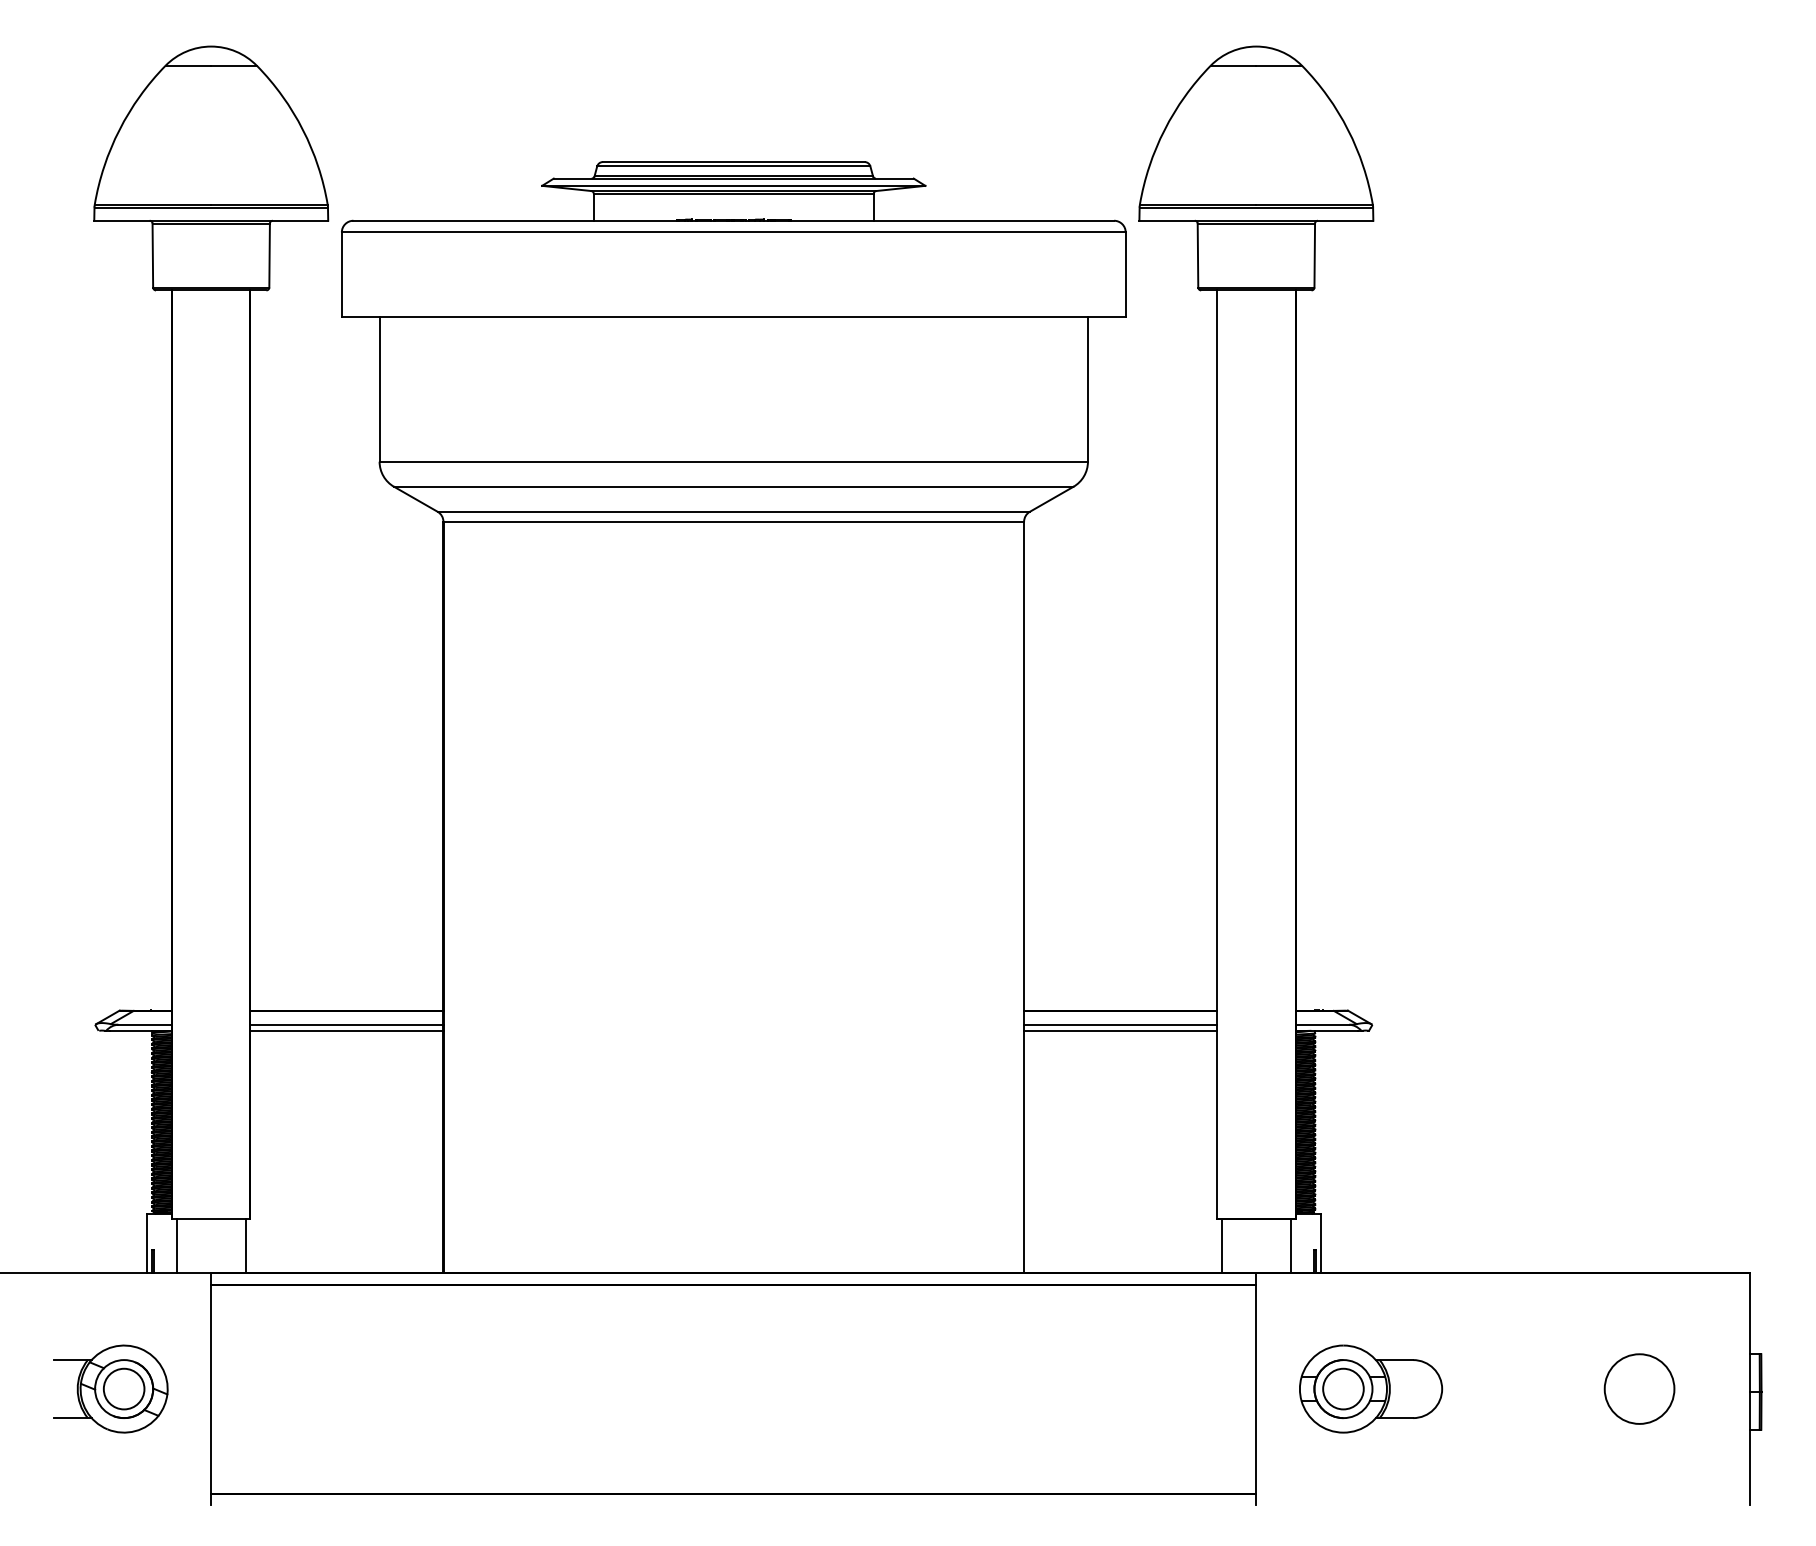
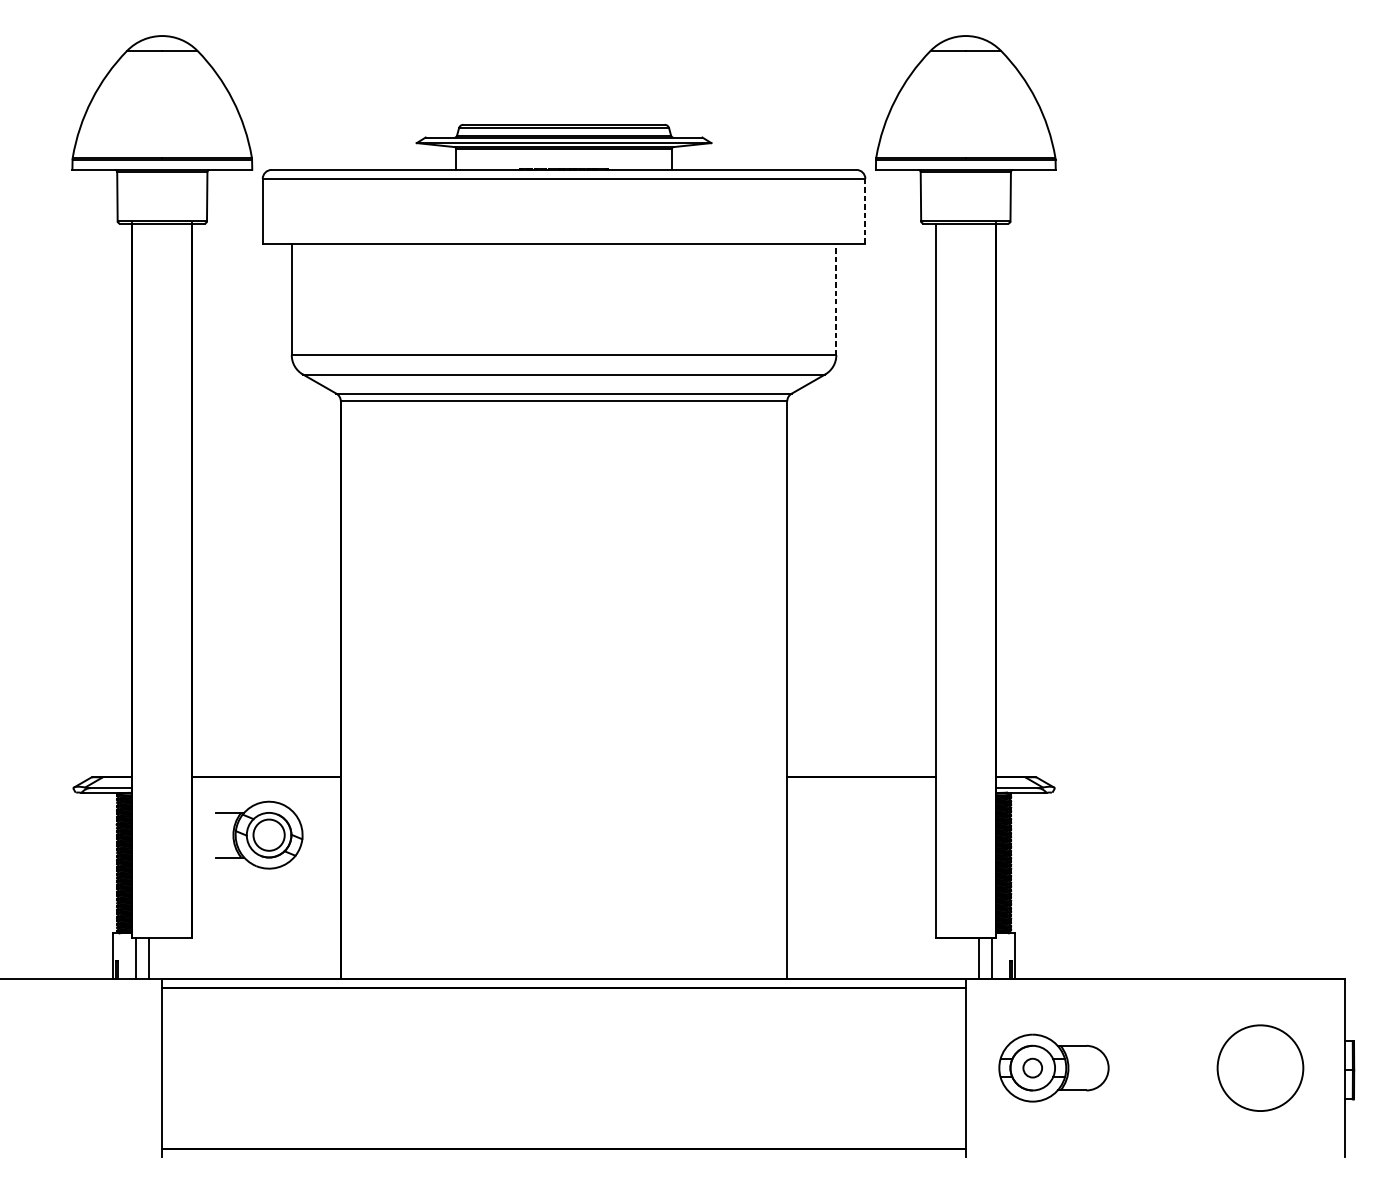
line: (1125, 273) -> (865, 210), solid -> dashed
line: (1087, 389) -> (835, 299), solid -> dashed
line: (346, 1024) -> (266, 787), removed
line: (1120, 1024) -> (861, 787), removed
line: (346, 1030) -> (266, 792), removed
line: (1120, 1030) -> (861, 792), removed
line: (245, 1245) -> (149, 957), moved
line: (1222, 1245) -> (978, 957), moved
part: (110, 1388) -> (258, 834), moved
circle: (1343, 1388) -> (1032, 1067), size x0.6
circle: (1639, 1388) -> (1260, 1067), size x1.6

